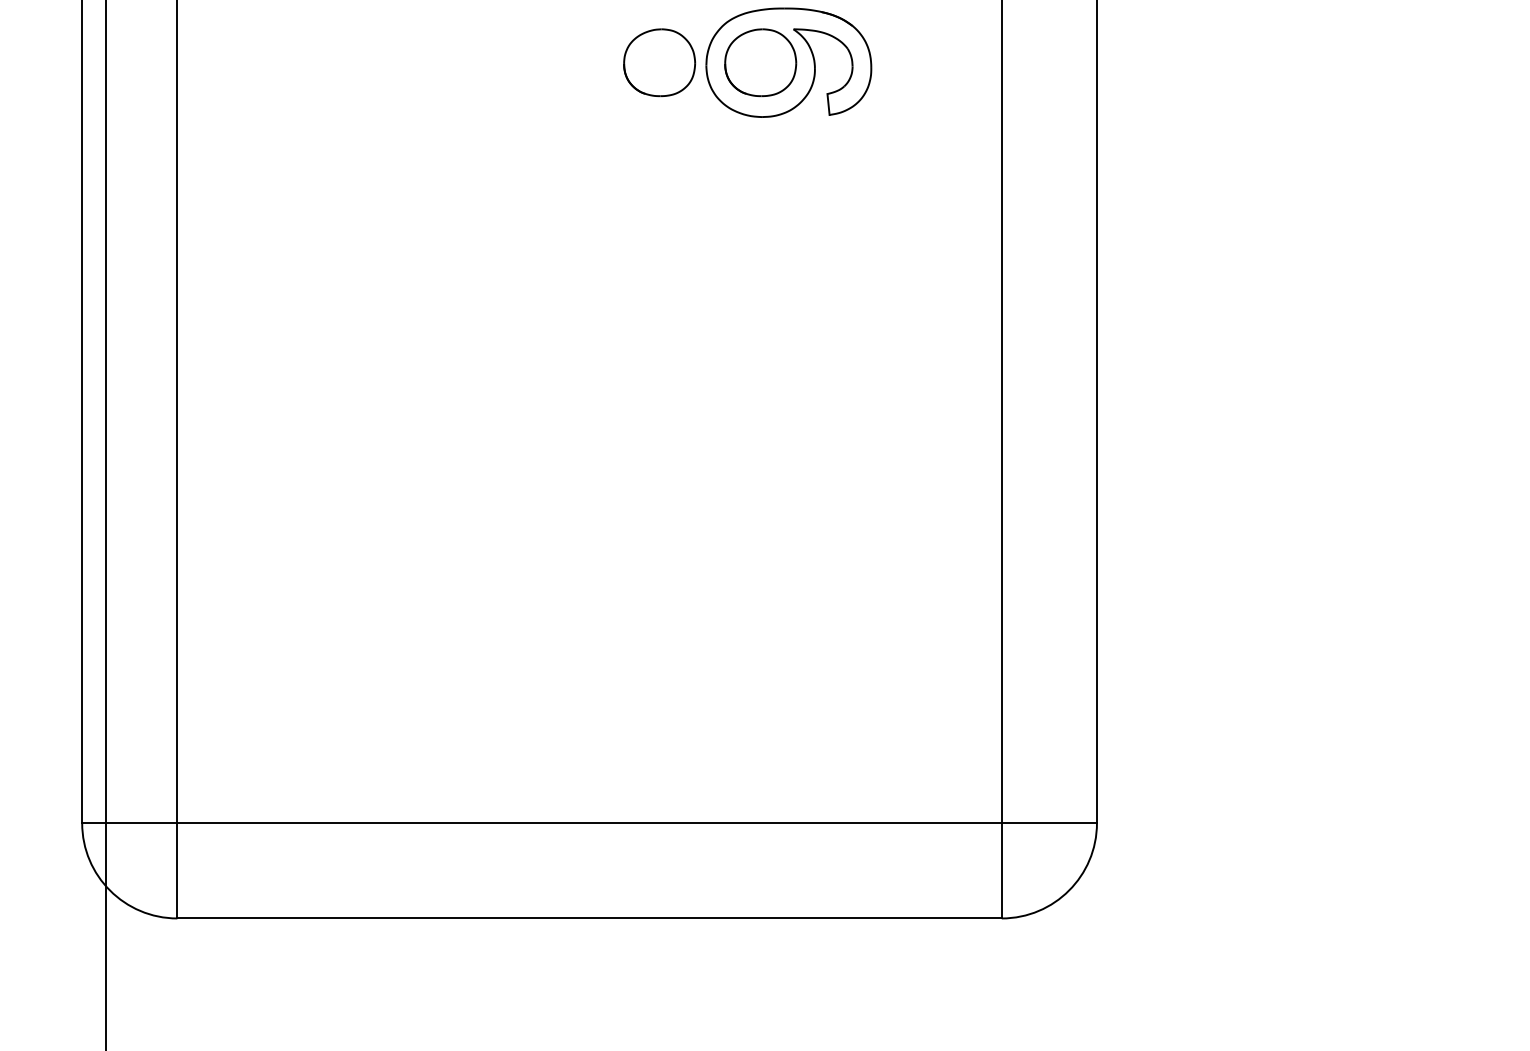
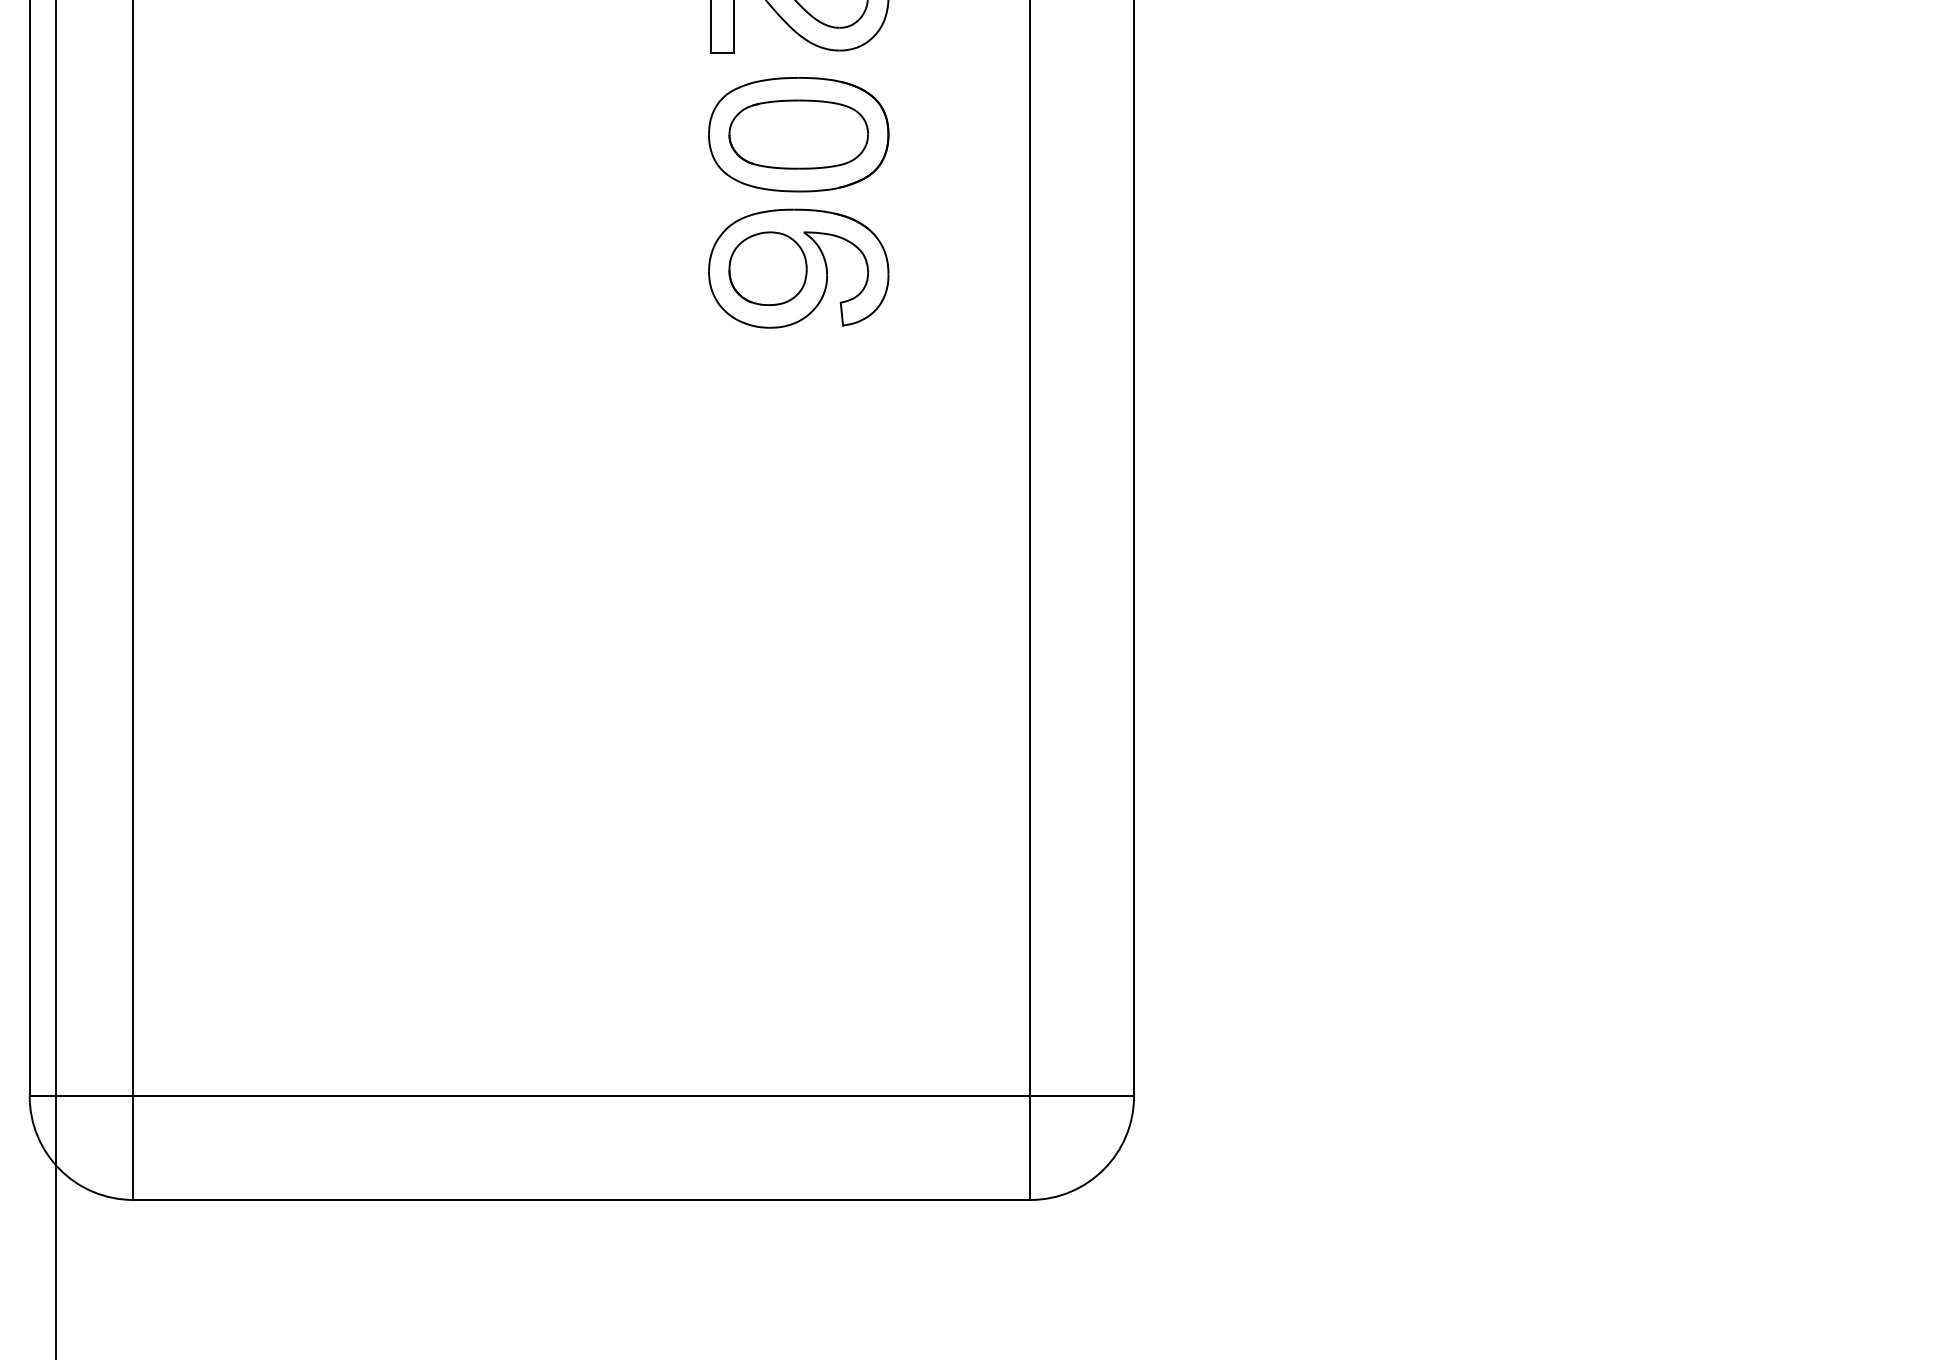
part: (659, 62) -> (657, 268), removed

